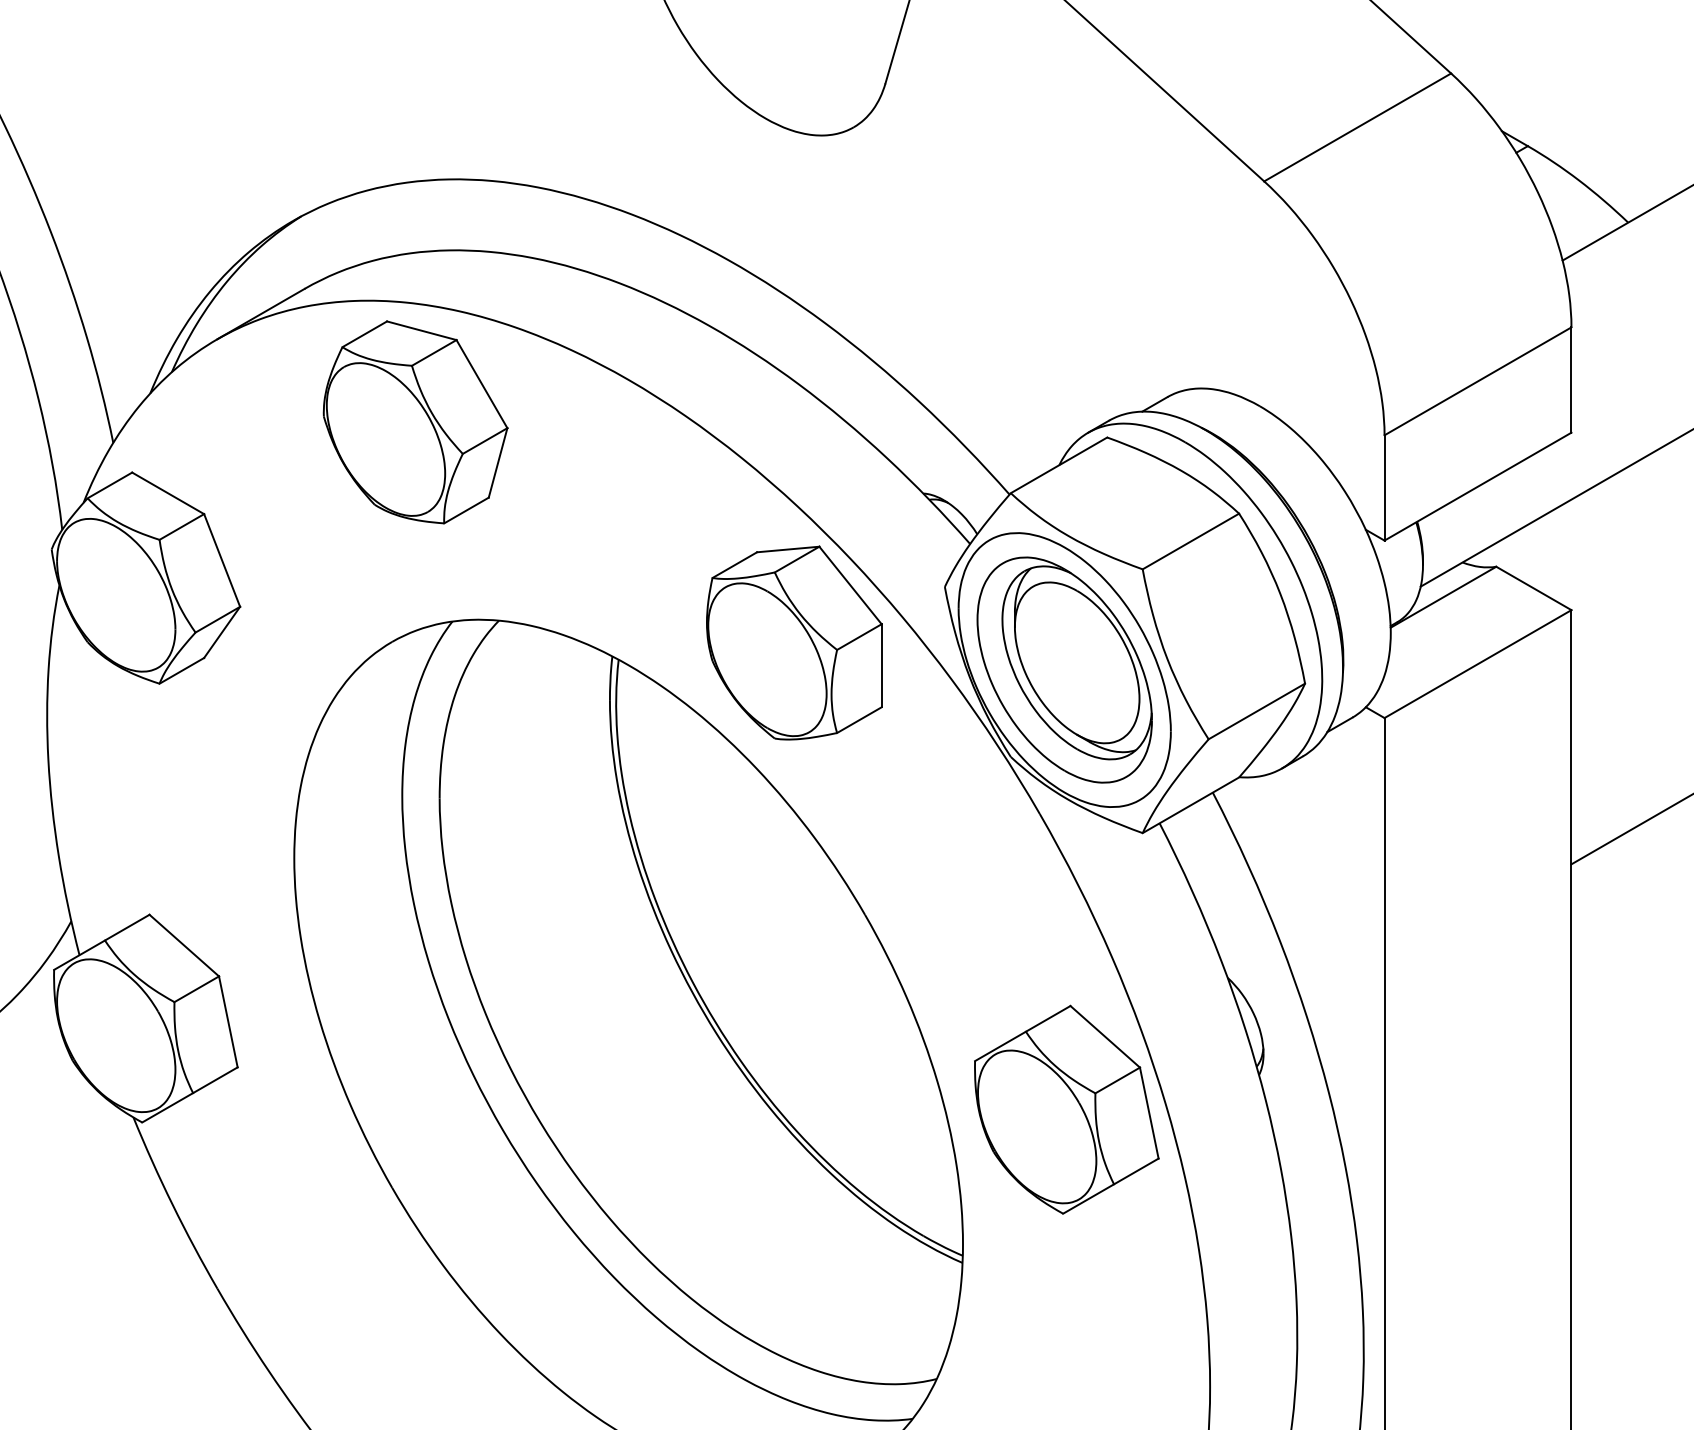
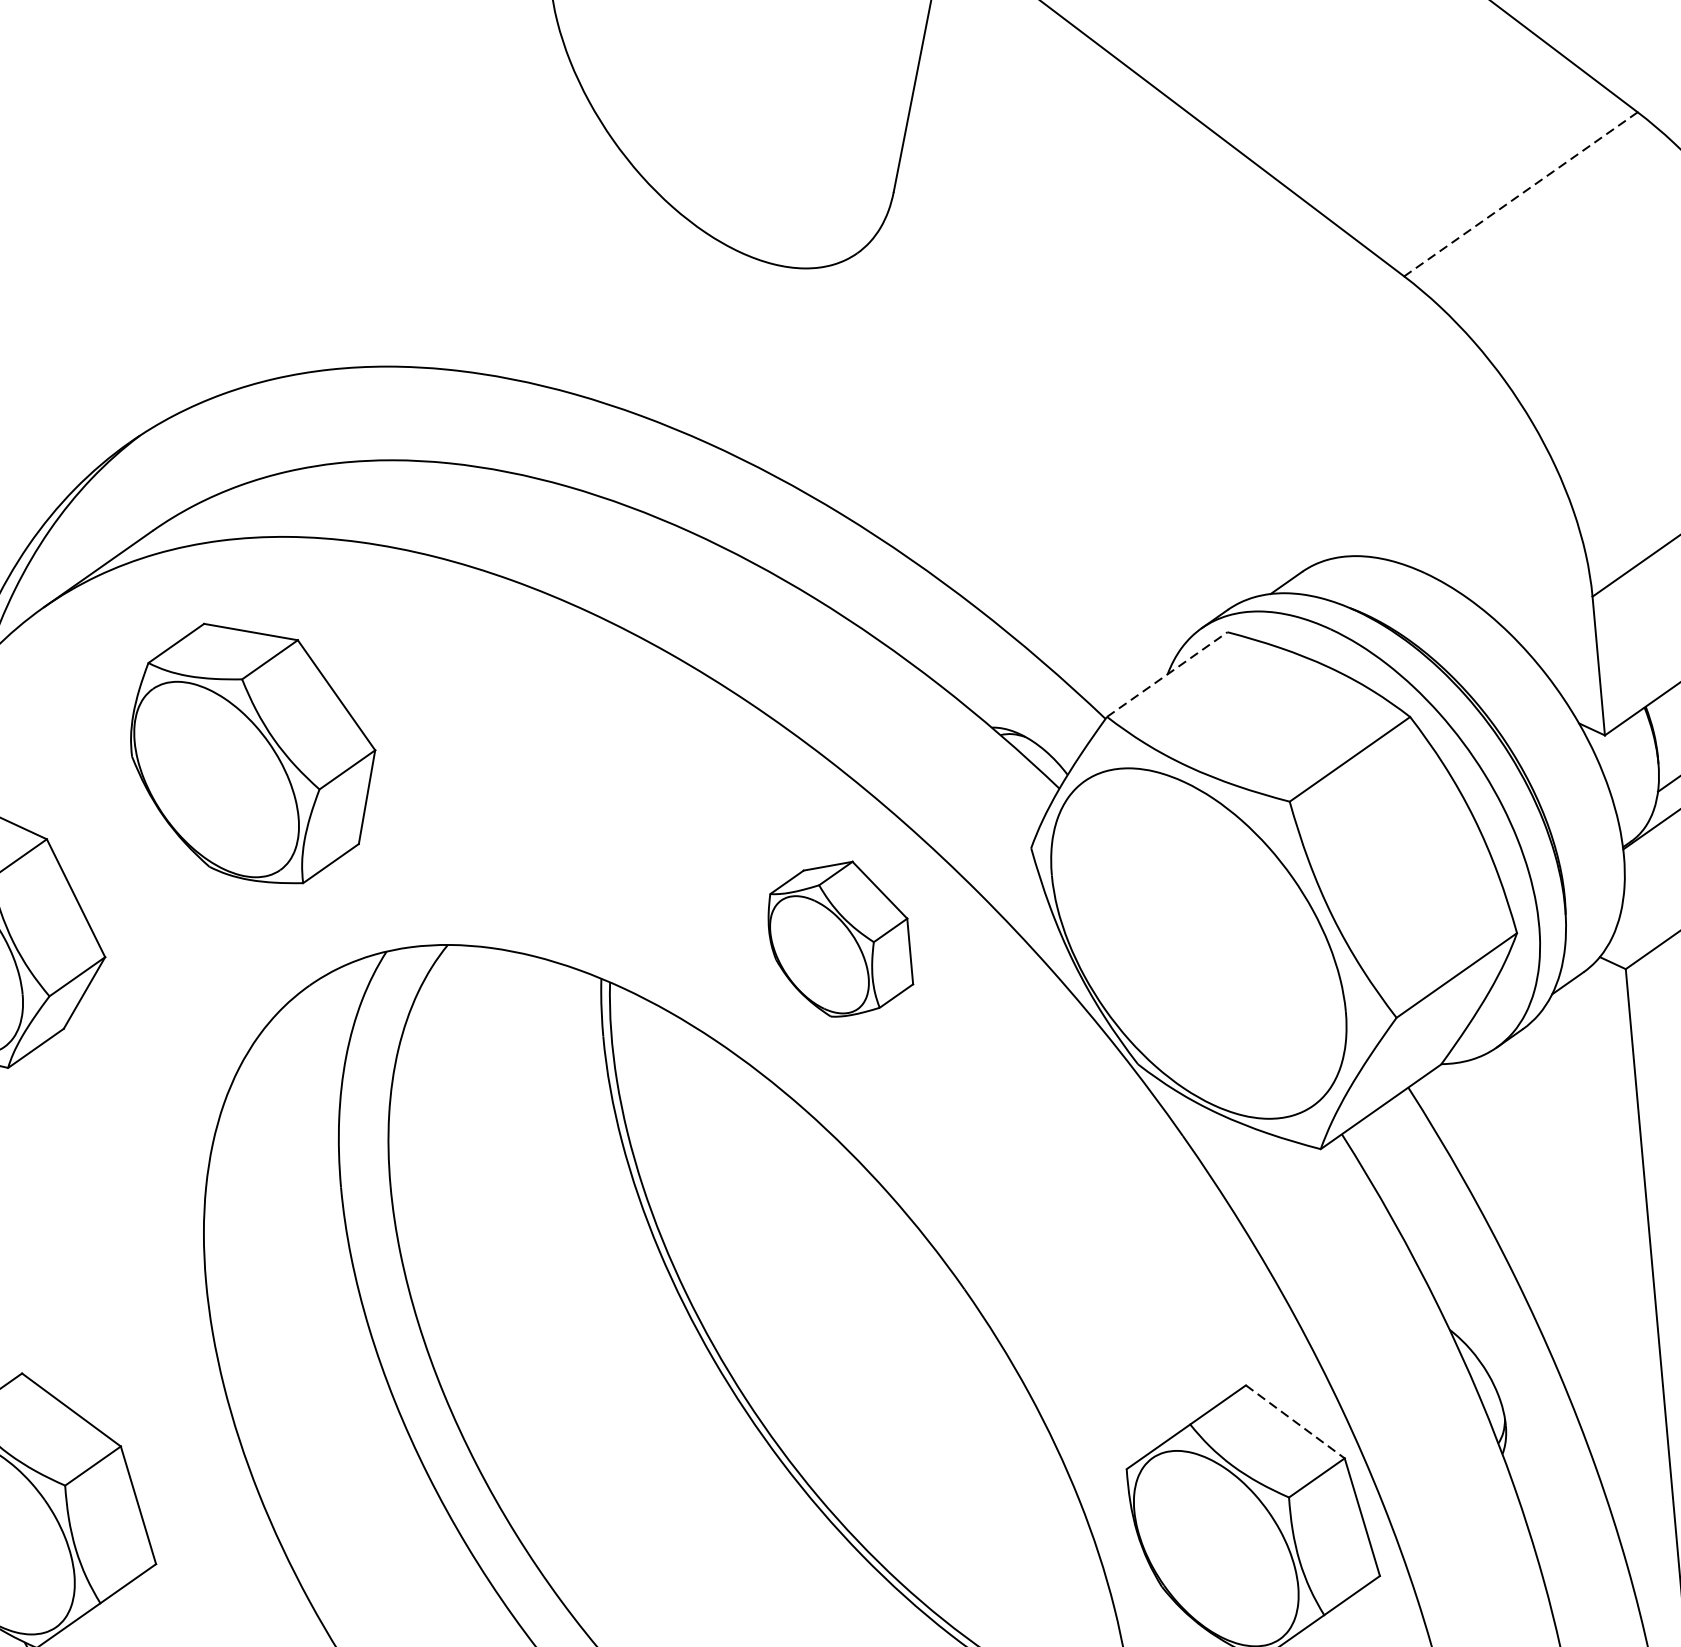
line: (1357, 127) -> (1520, 194), solid -> dashed
part: (415, 422) -> (253, 753), moved
line: (1059, 465) -> (1167, 674), solid -> dashed
part: (794, 642) -> (839, 938), size x0.6
part: (1064, 669) -> (1198, 942), removed
line: (1105, 1037) -> (1295, 1422), solid -> dashed

